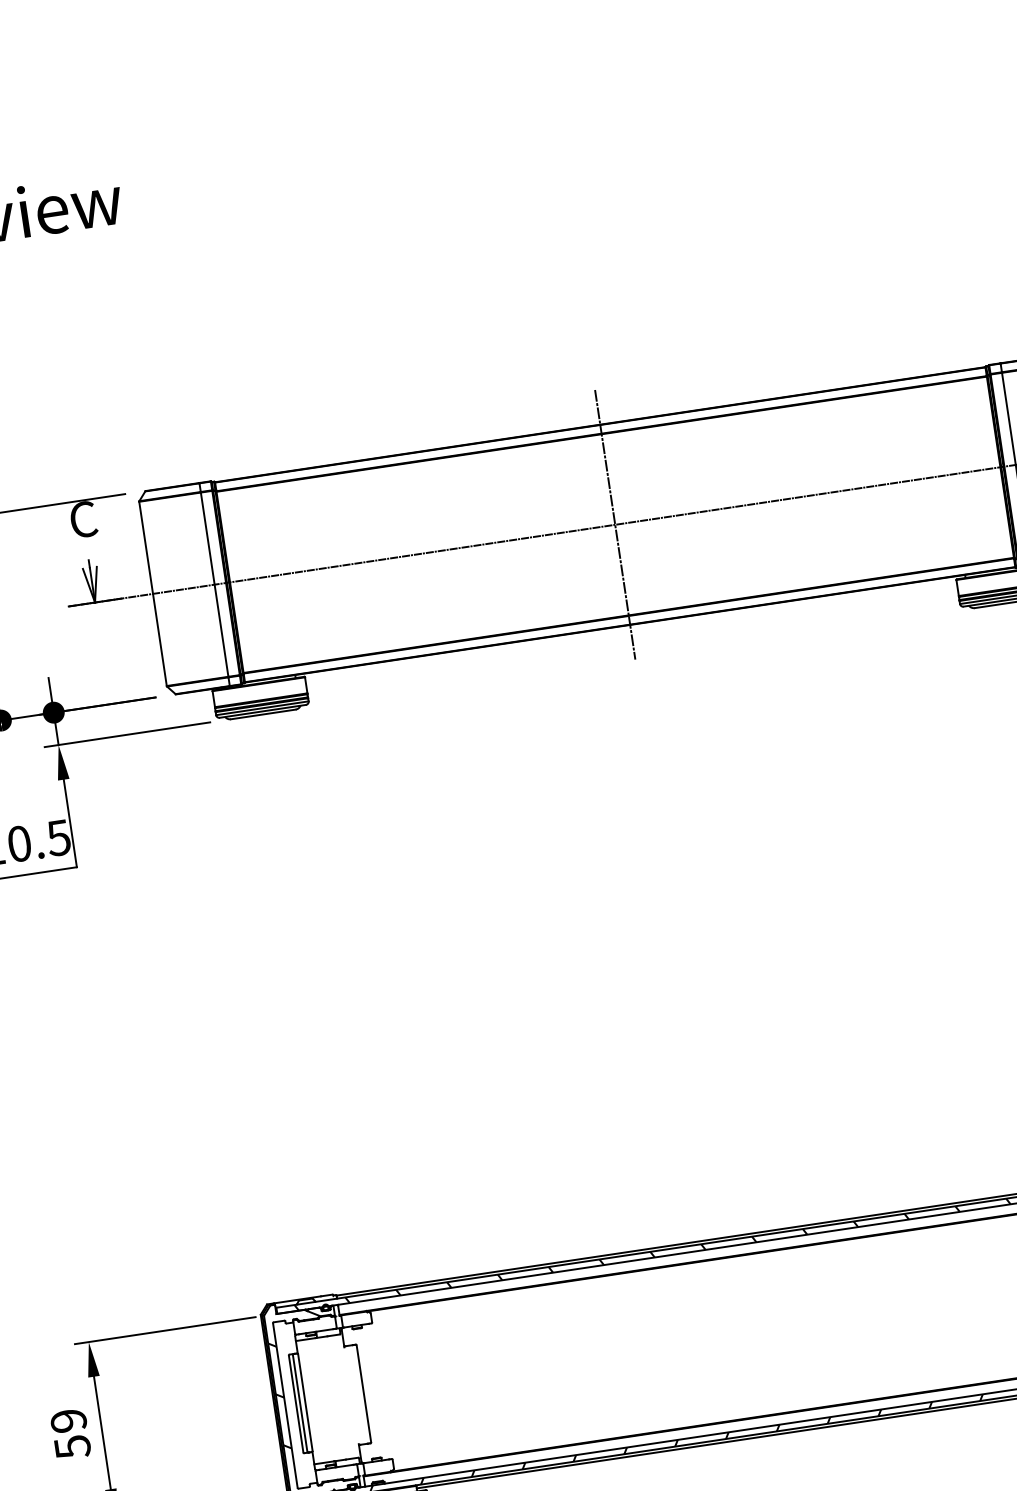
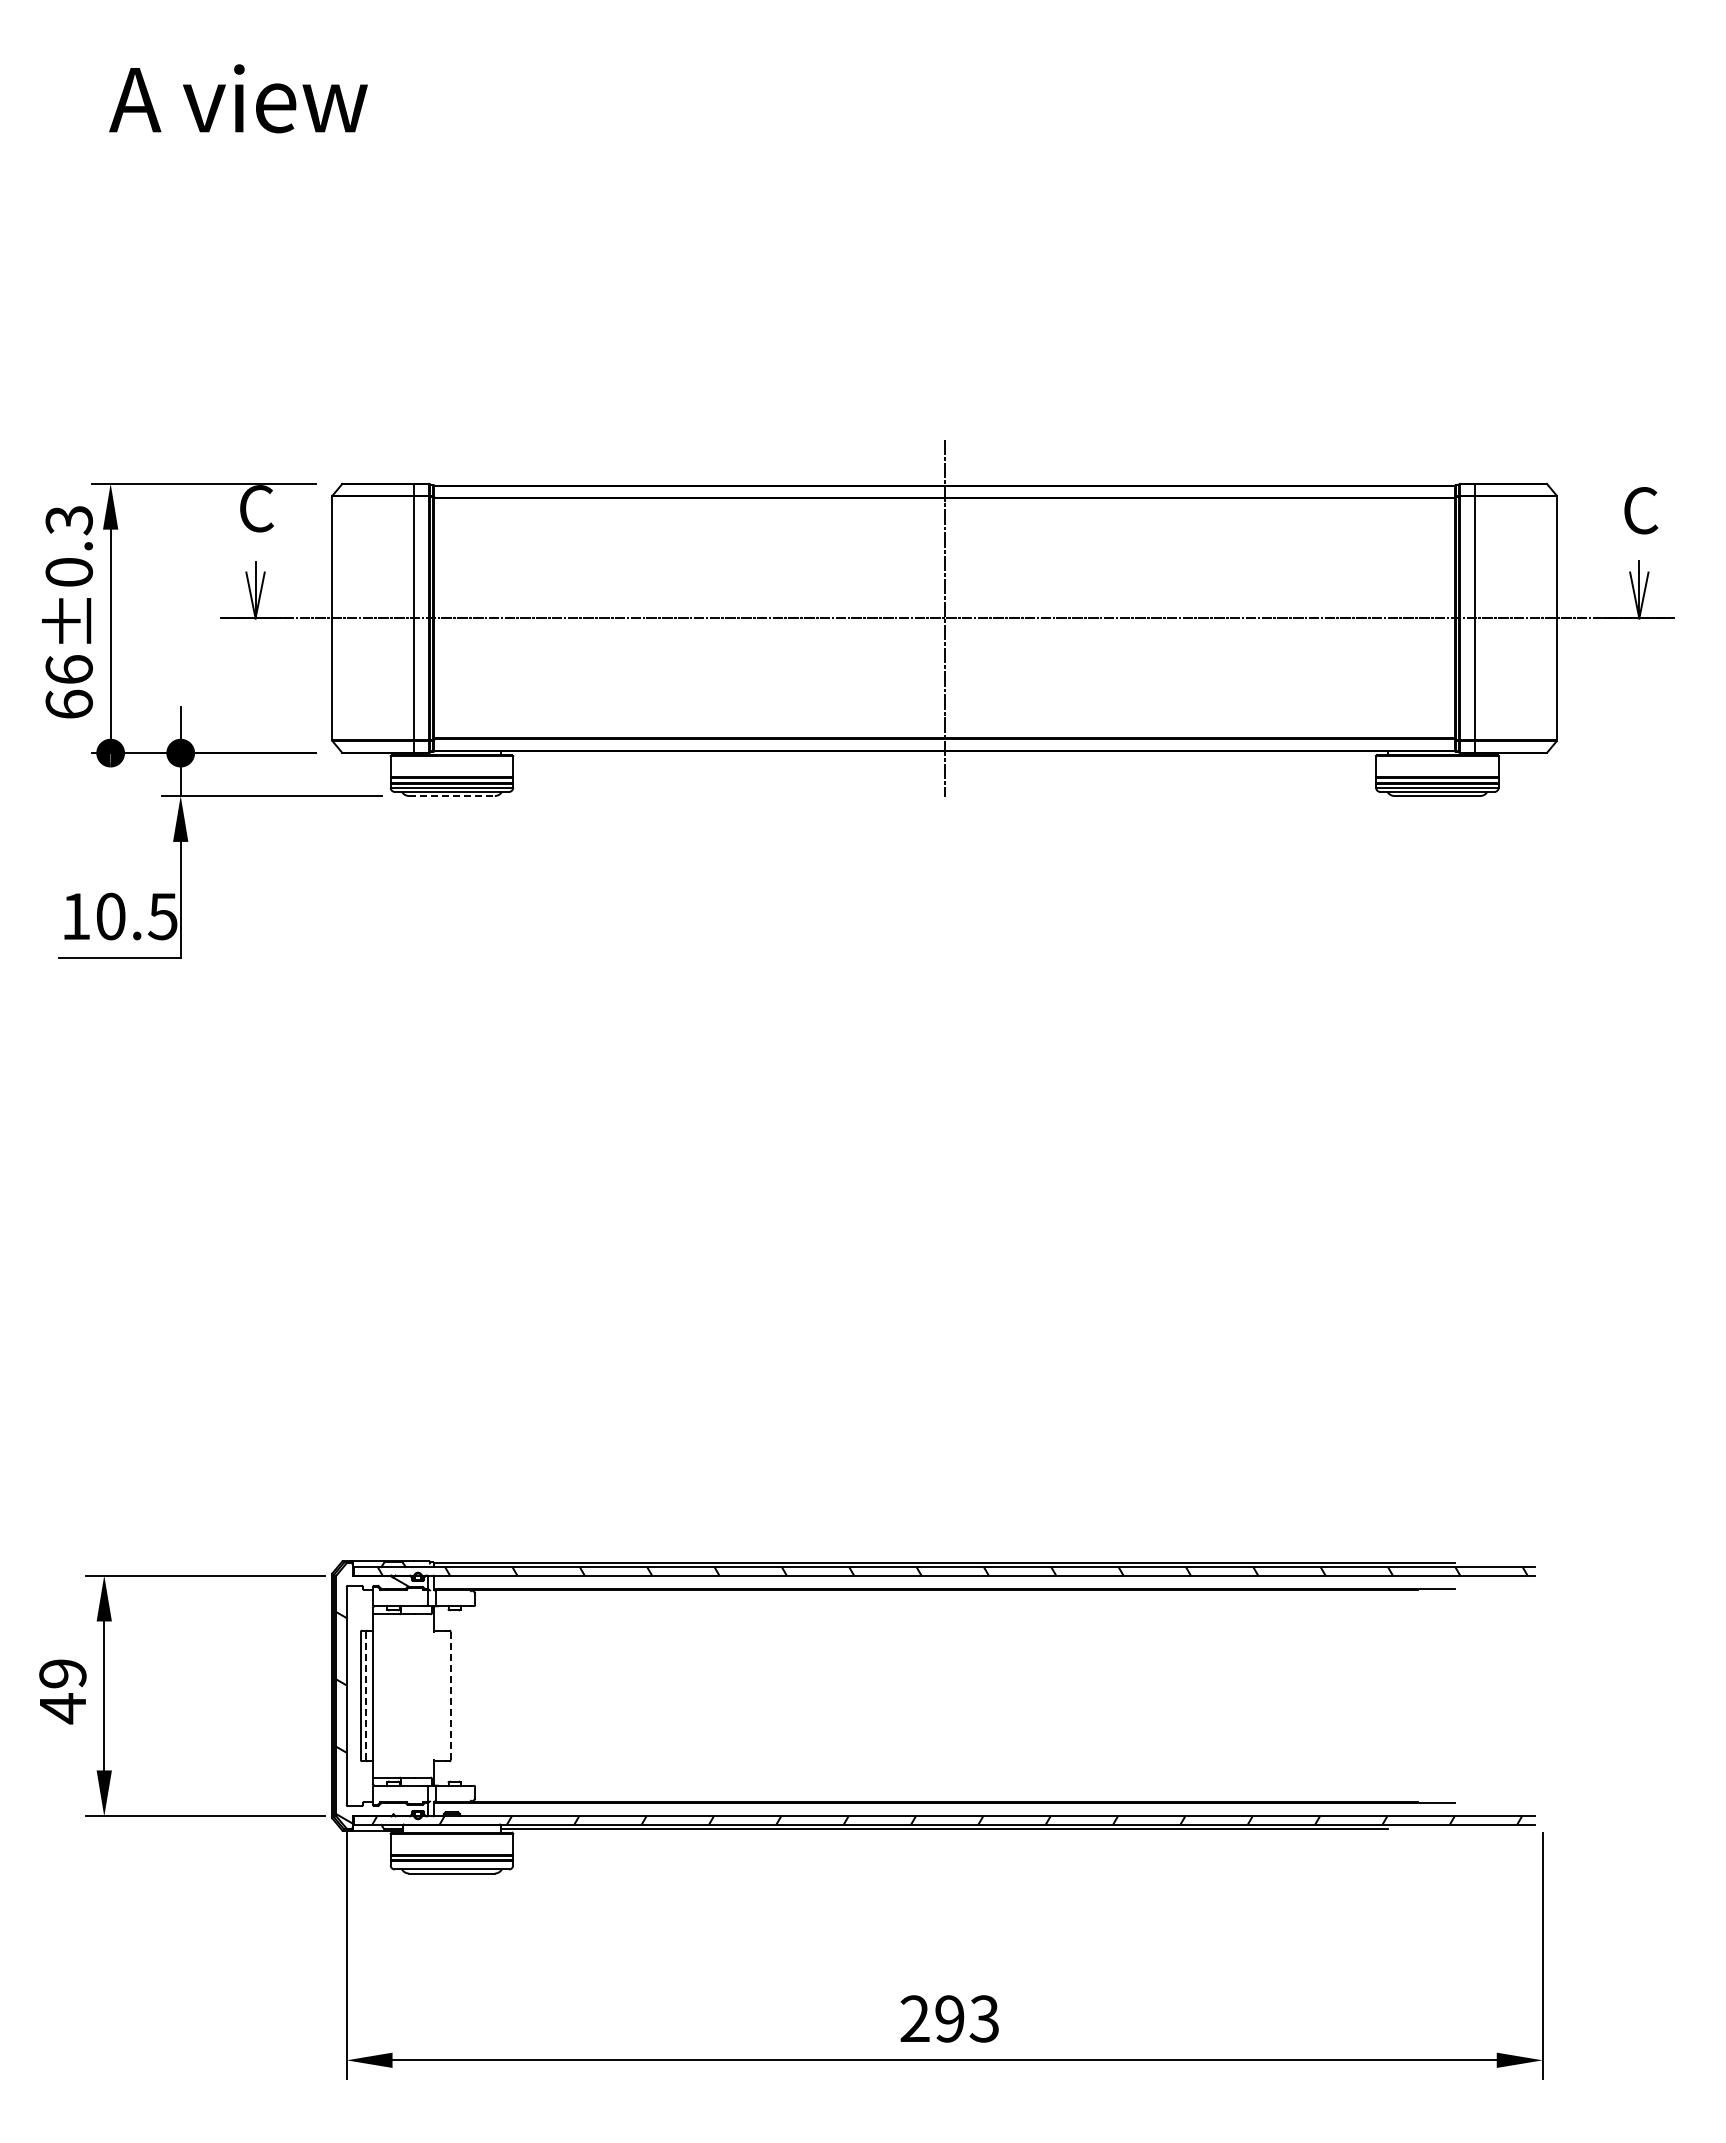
line: (263, 714) -> (451, 796), solid -> dashed
line: (363, 1393) -> (450, 1695), solid -> dashed
line: (300, 1403) -> (366, 1696), solid -> dashed
text: (73, 1447) -> (63, 1708), 59 -> 49

